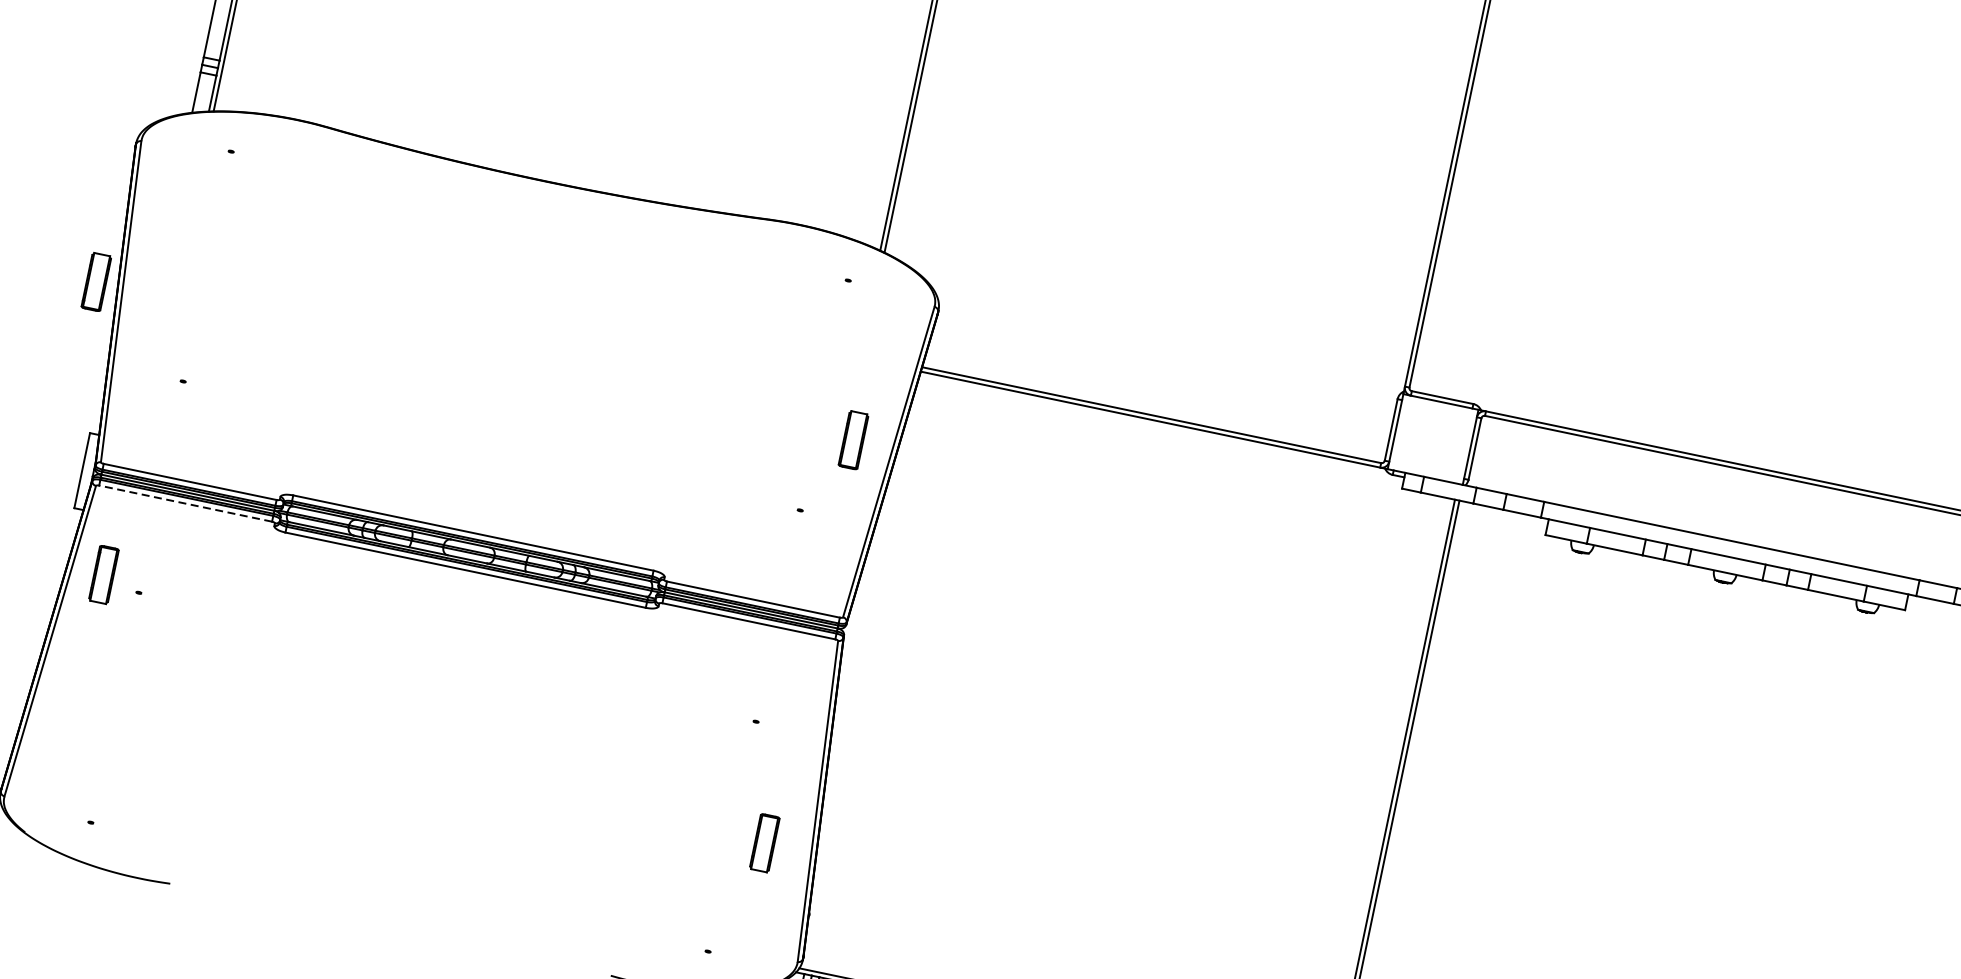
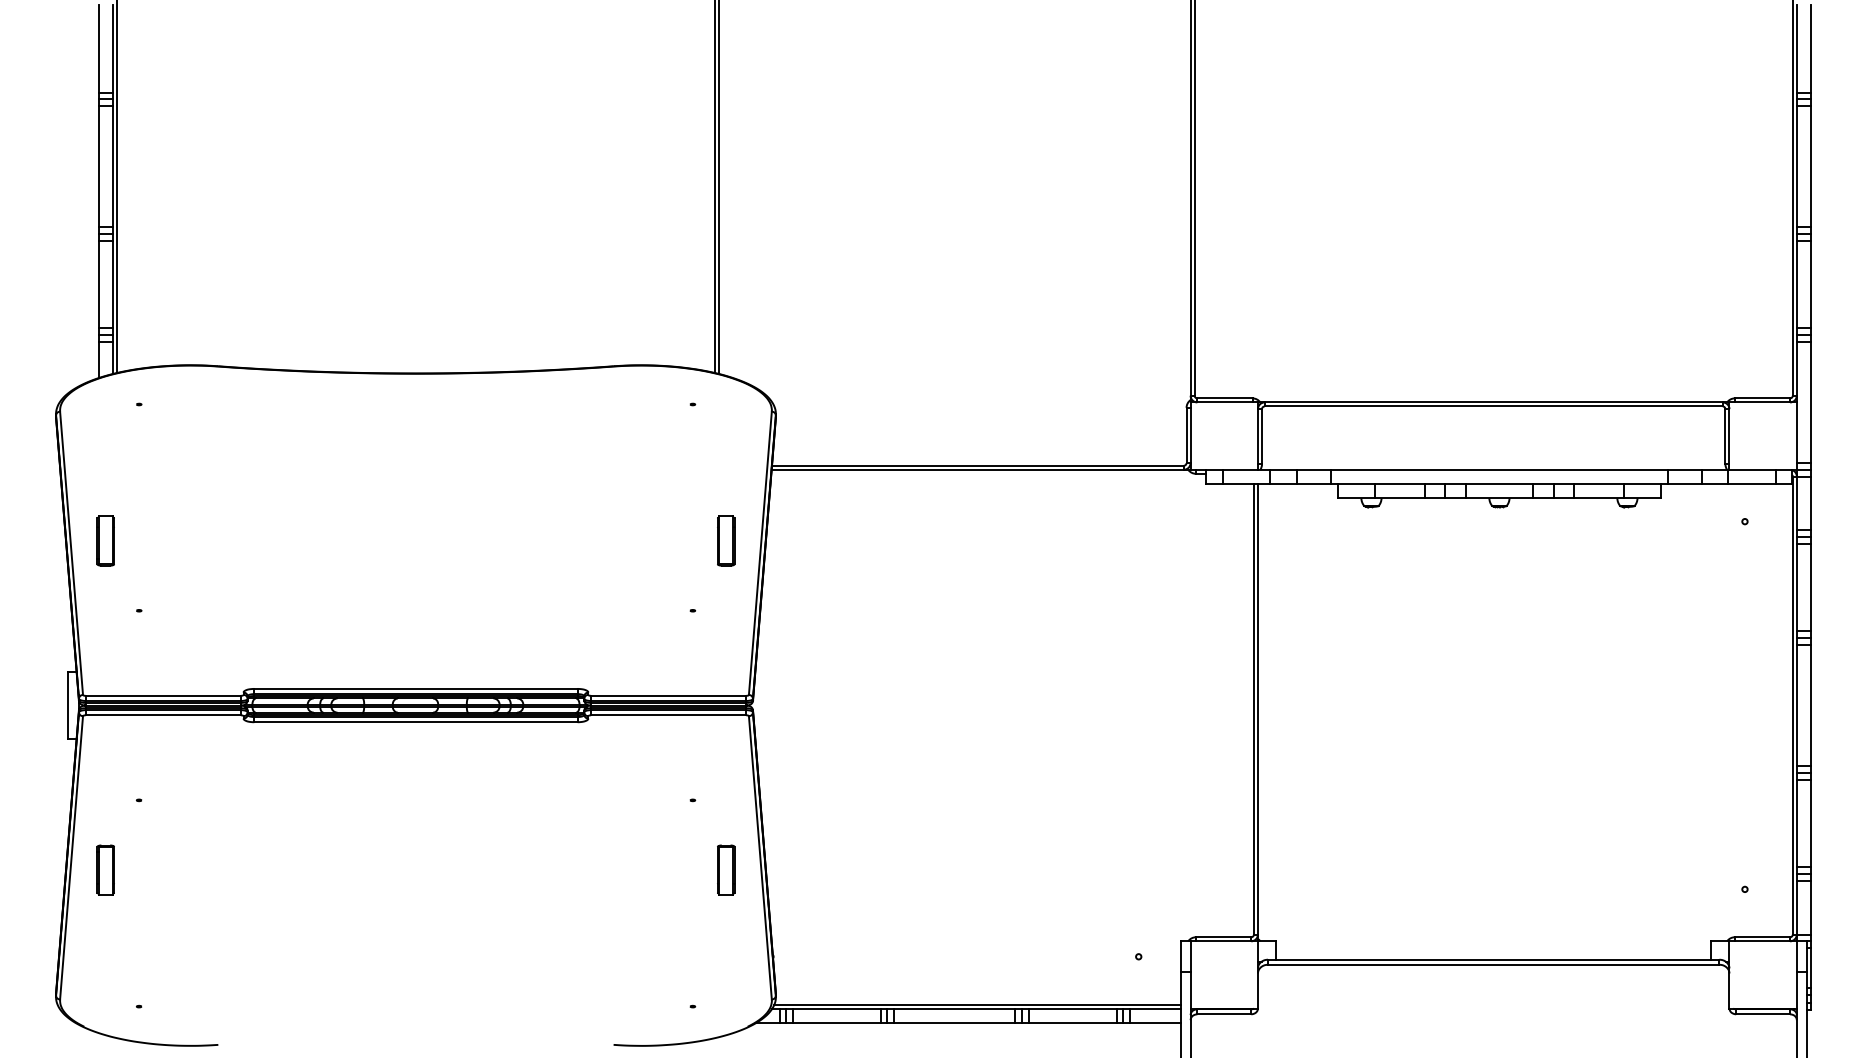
part: (96, 281) -> (105, 540), moved
line: (185, 503) -> (163, 715), dashed -> solid
part: (103, 573) -> (105, 869), moved
part: (765, 842) -> (726, 869), moved

